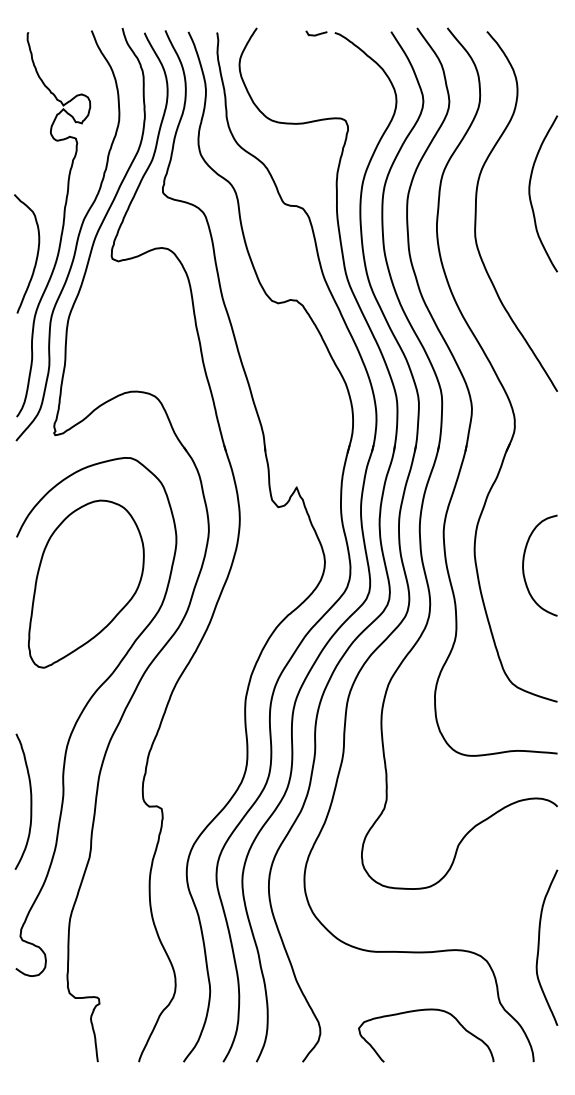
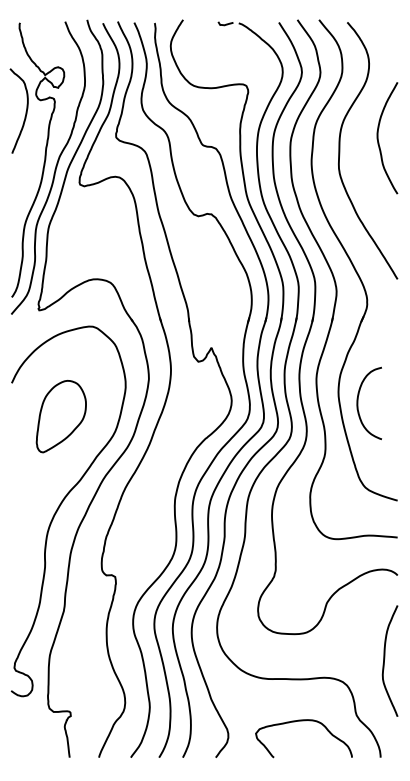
curve: (36, 254) -> (25, 111), moved
curve: (524, 562) -> (358, 401), moved
part: (85, 583) -> (60, 416), size x0.6
curve: (30, 801) -> (21, 571), removed
curve: (539, 947) -> (384, 660), moved

